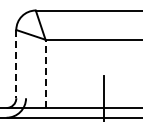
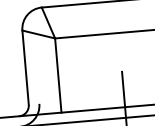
line: (16, 64) -> (25, 68), dashed -> solid
line: (45, 73) -> (58, 75), dashed -> solid

